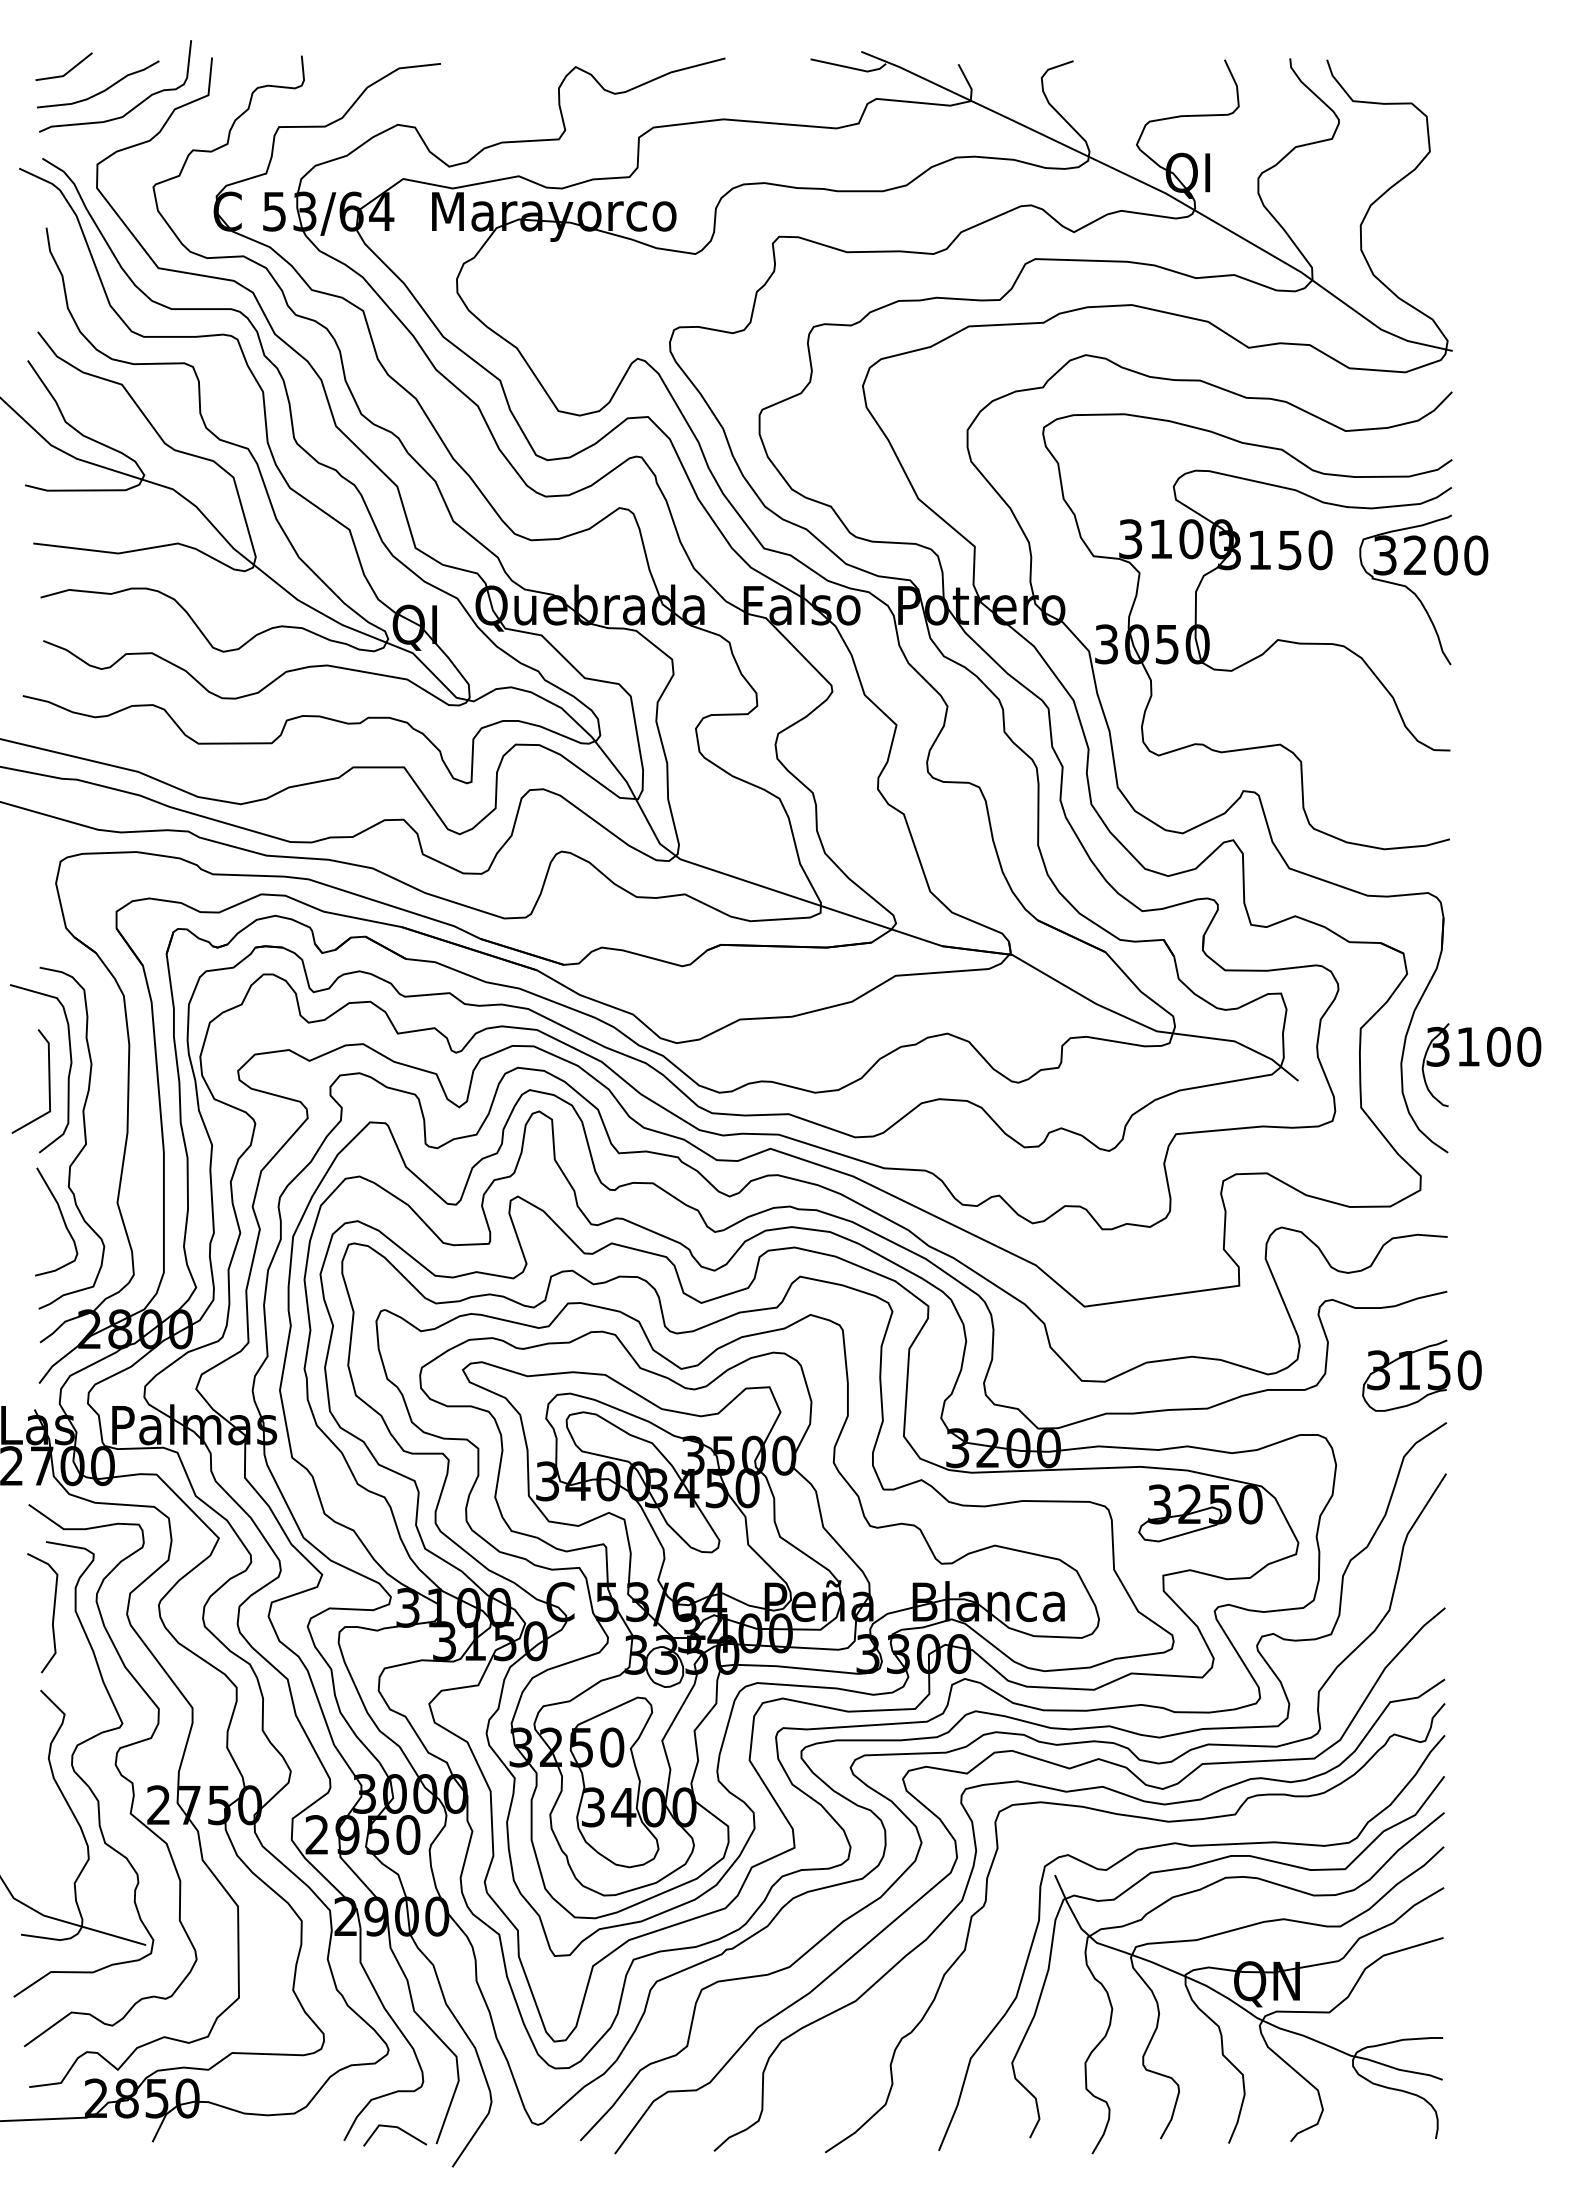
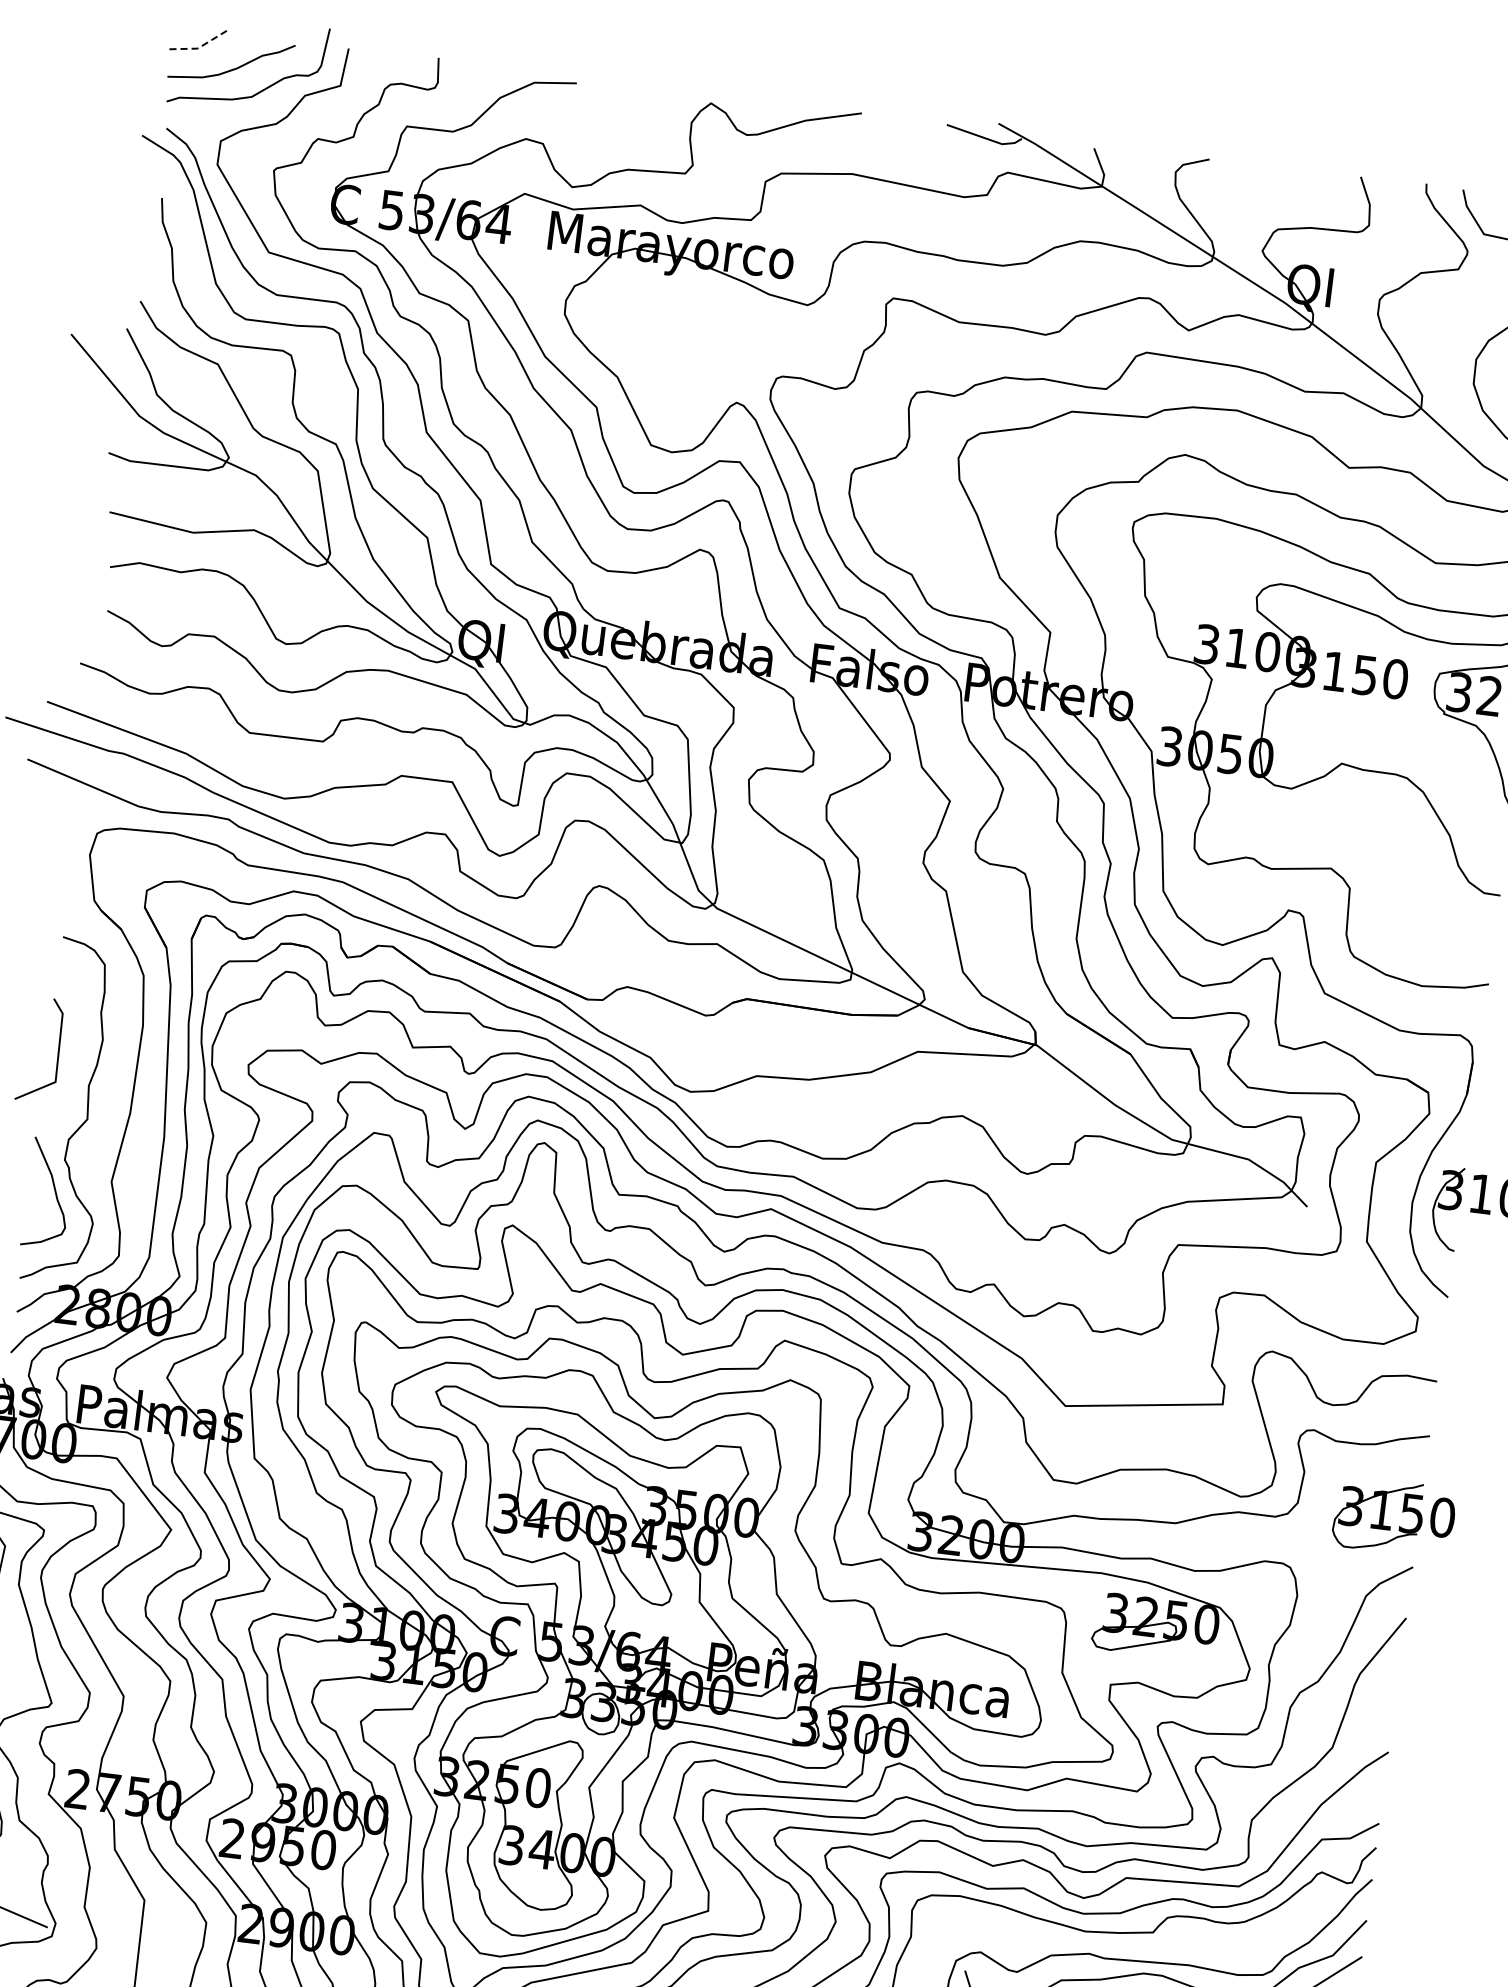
line: (66, 73) -> (201, 46), solid -> dashed
curve: (68, 1072) -> (78, 1045), removed

